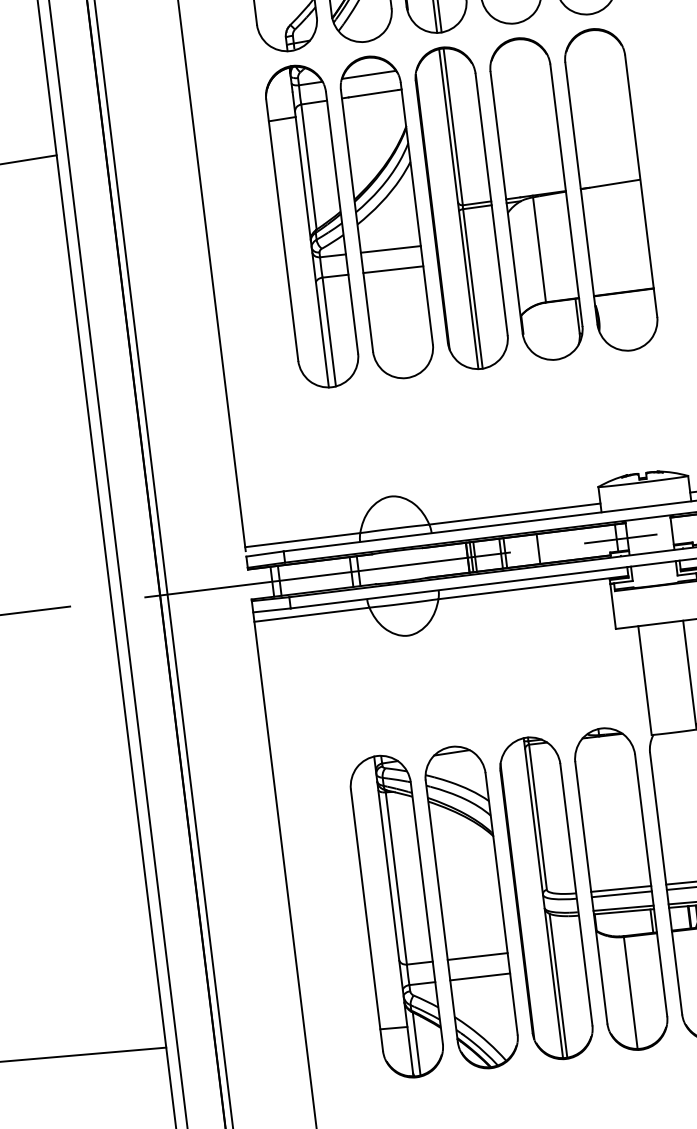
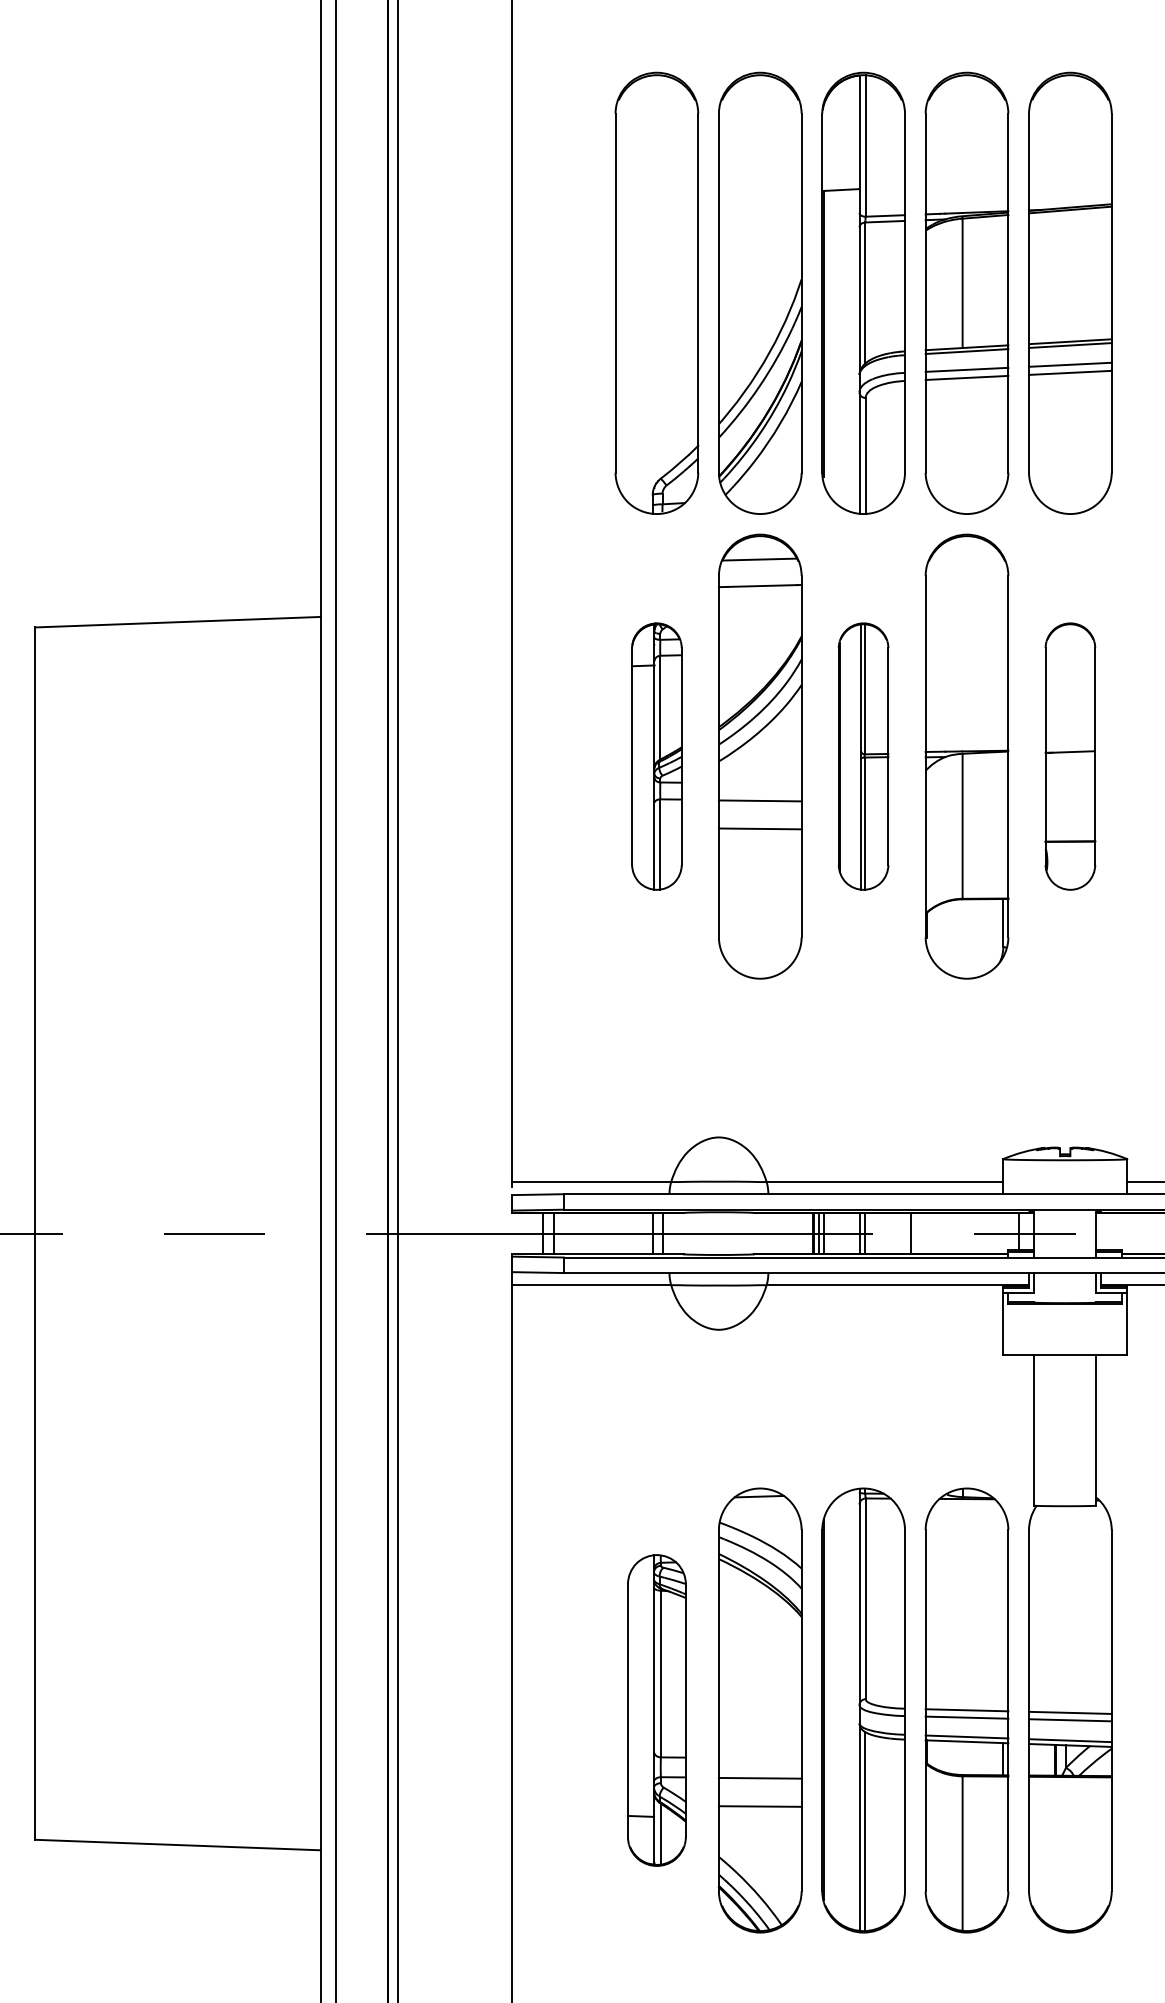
part: (611, 189) -> (1070, 756), size x0.6
part: (461, 208) -> (863, 756), size x0.6
part: (311, 226) -> (656, 756), size x0.6
part: (396, 916) -> (656, 1710), size x0.7

